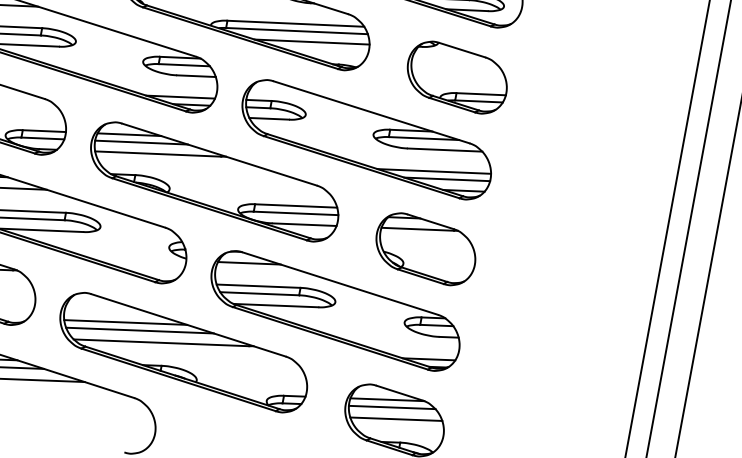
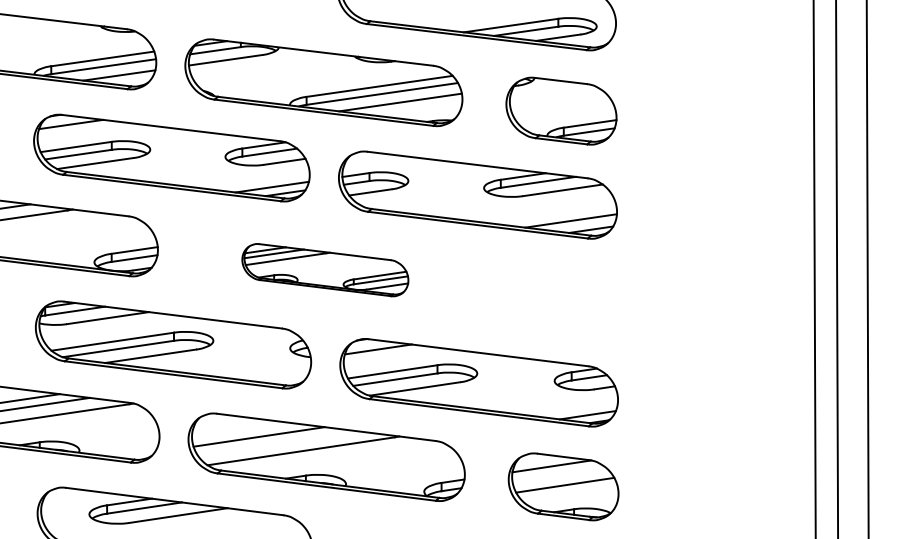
line: (433, 171) -> (555, 215), removed
part: (214, 181) -> (325, 269), size x0.6
part: (425, 248) -> (562, 298), removed
line: (139, 330) -> (275, 442), removed
line: (392, 407) -> (558, 473), removed

